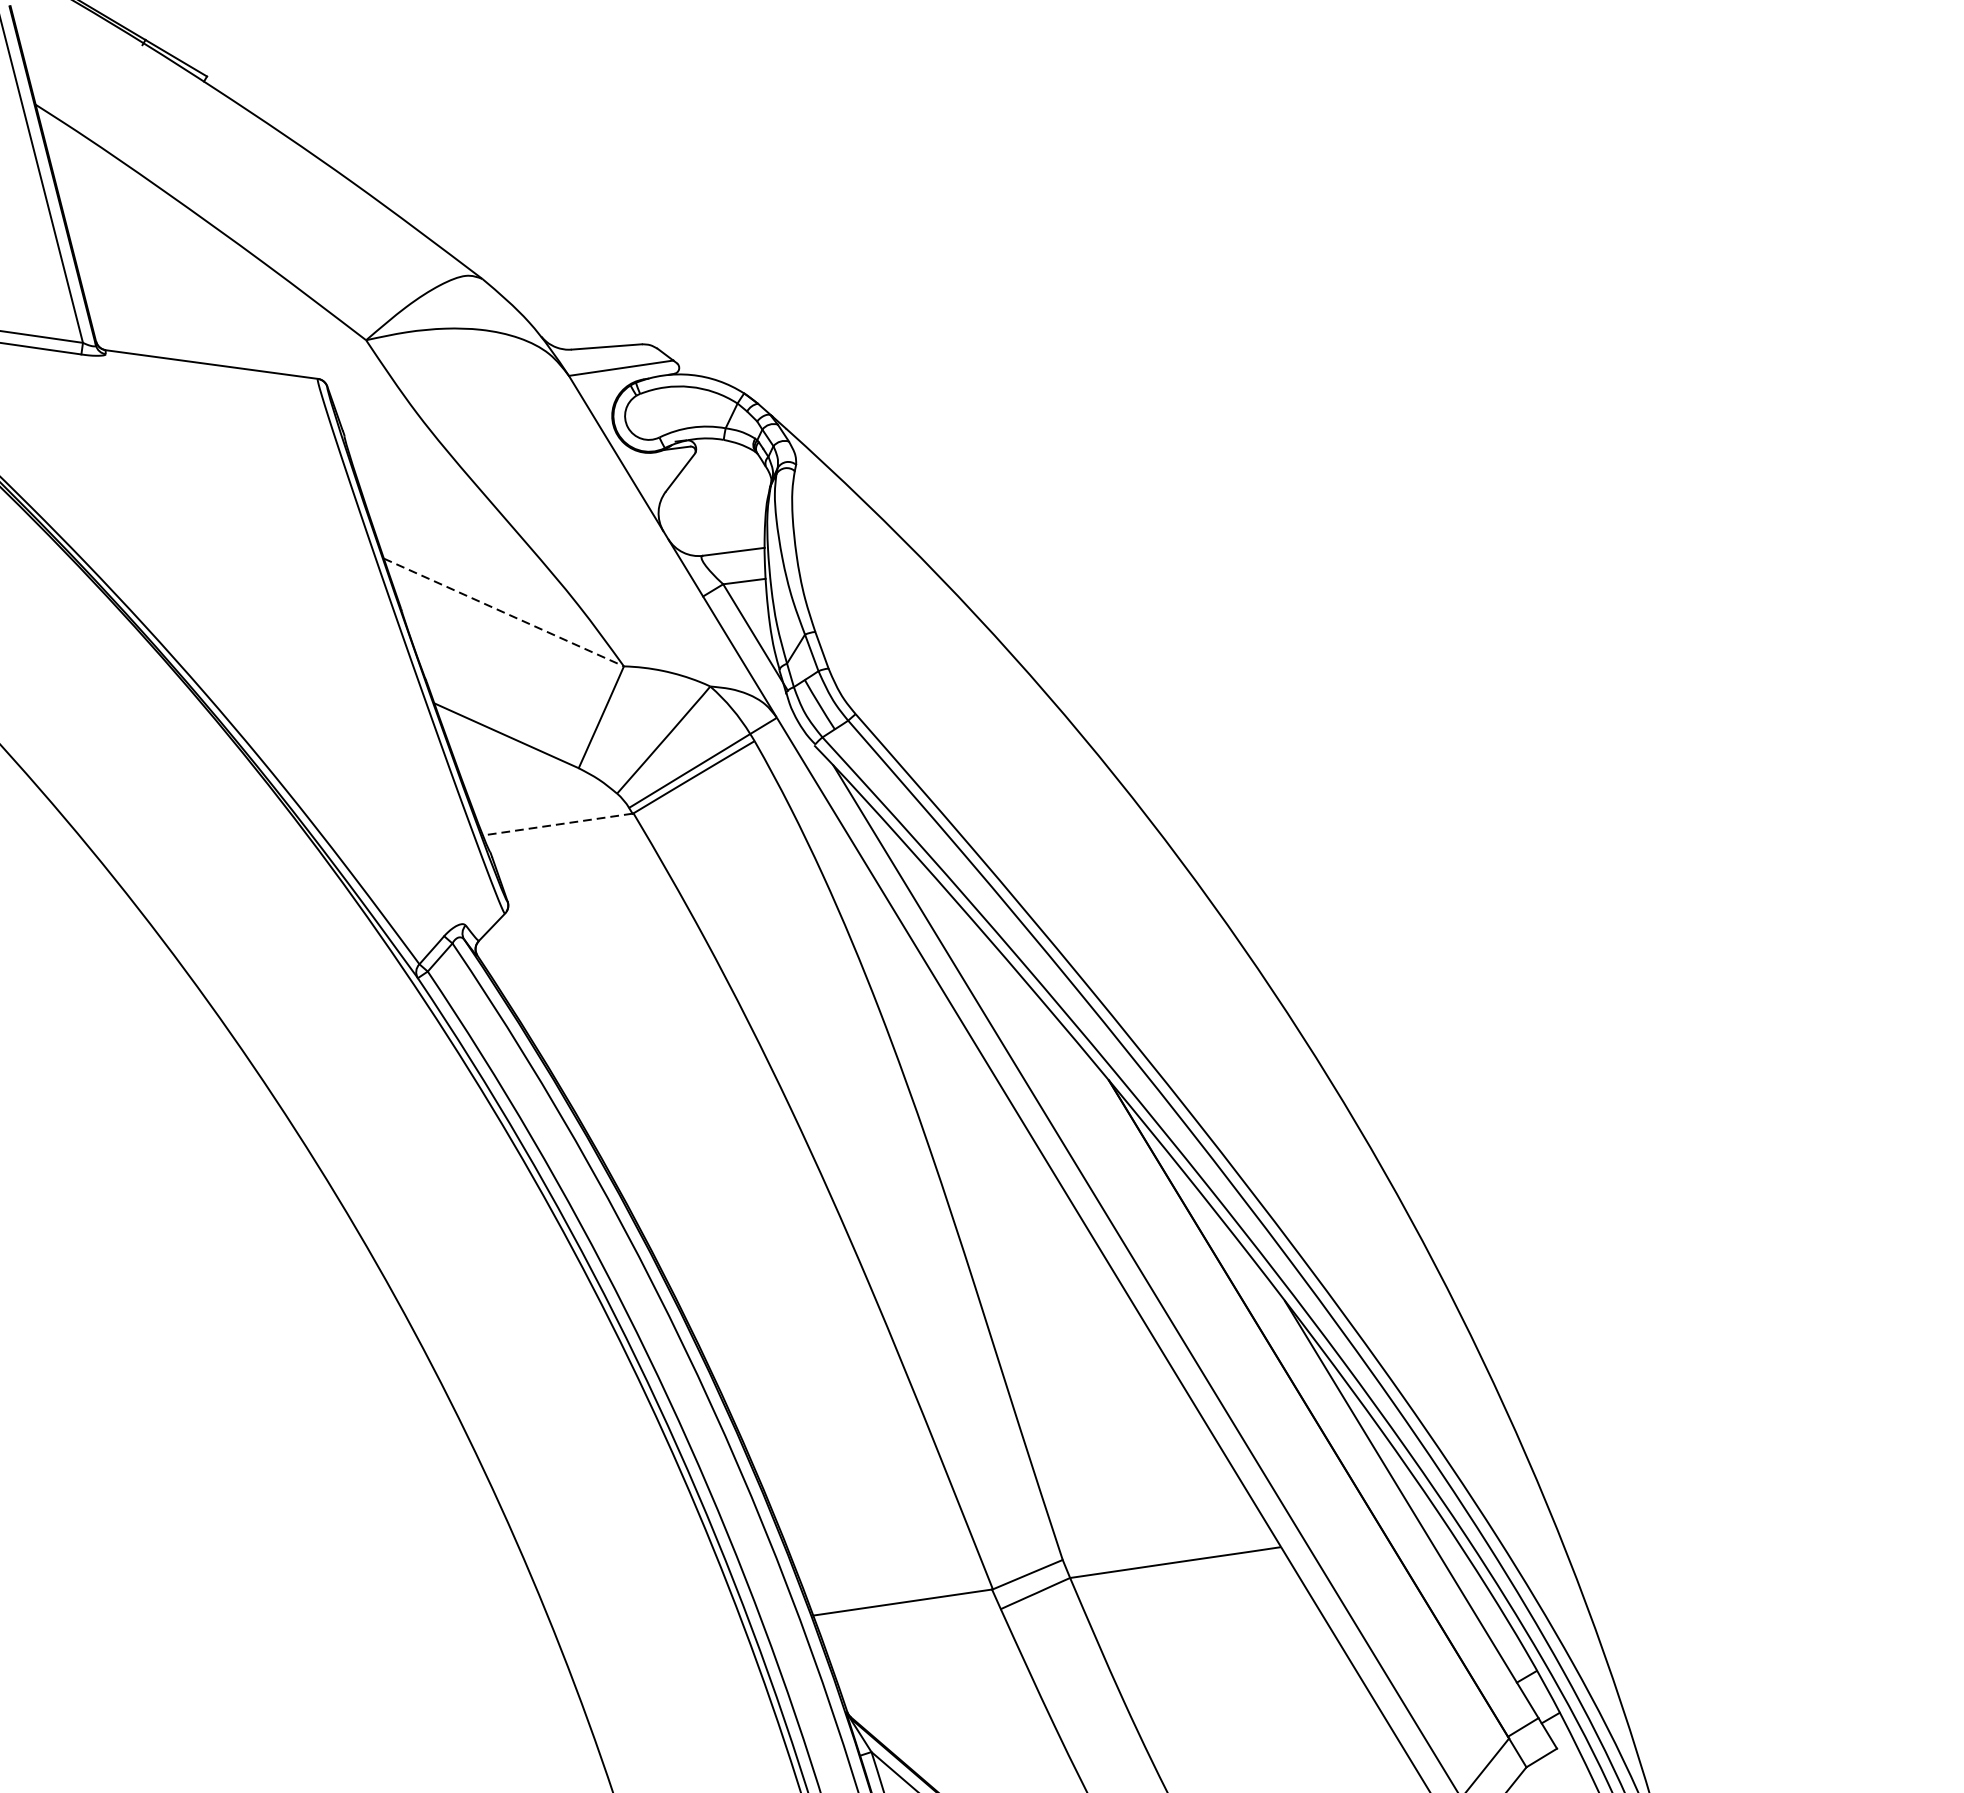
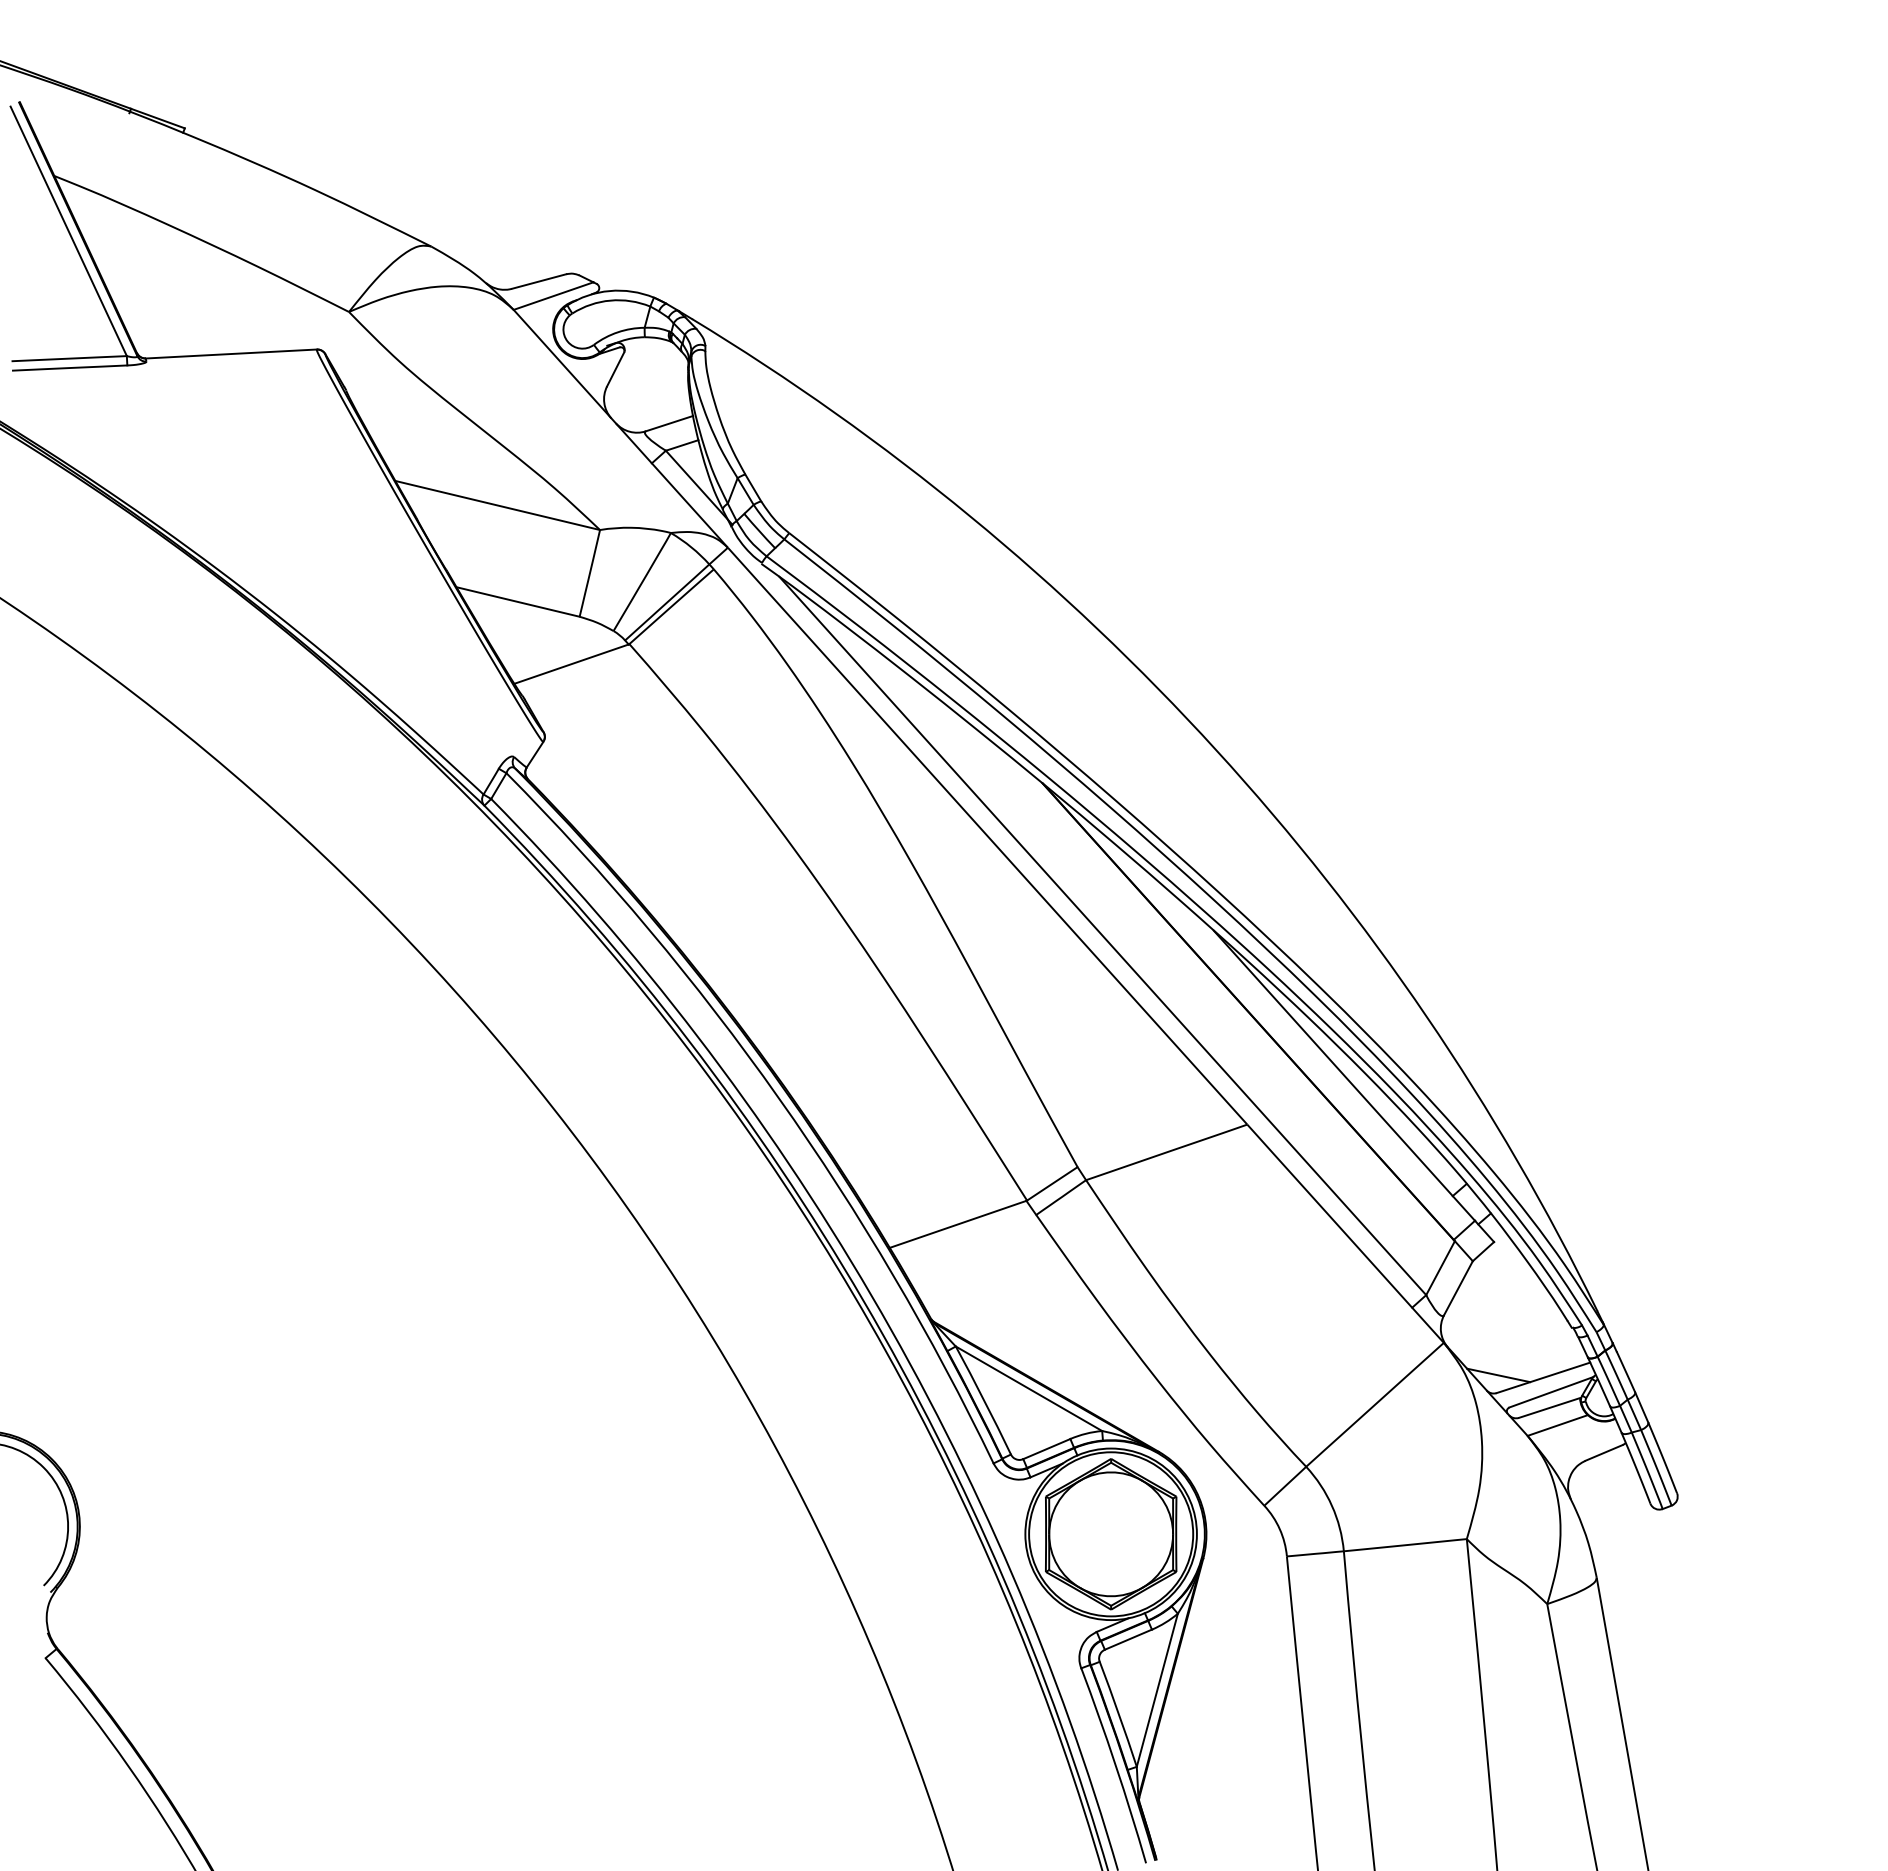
line: (504, 612) -> (498, 505), dashed -> solid
line: (557, 824) -> (571, 664), dashed -> solid

